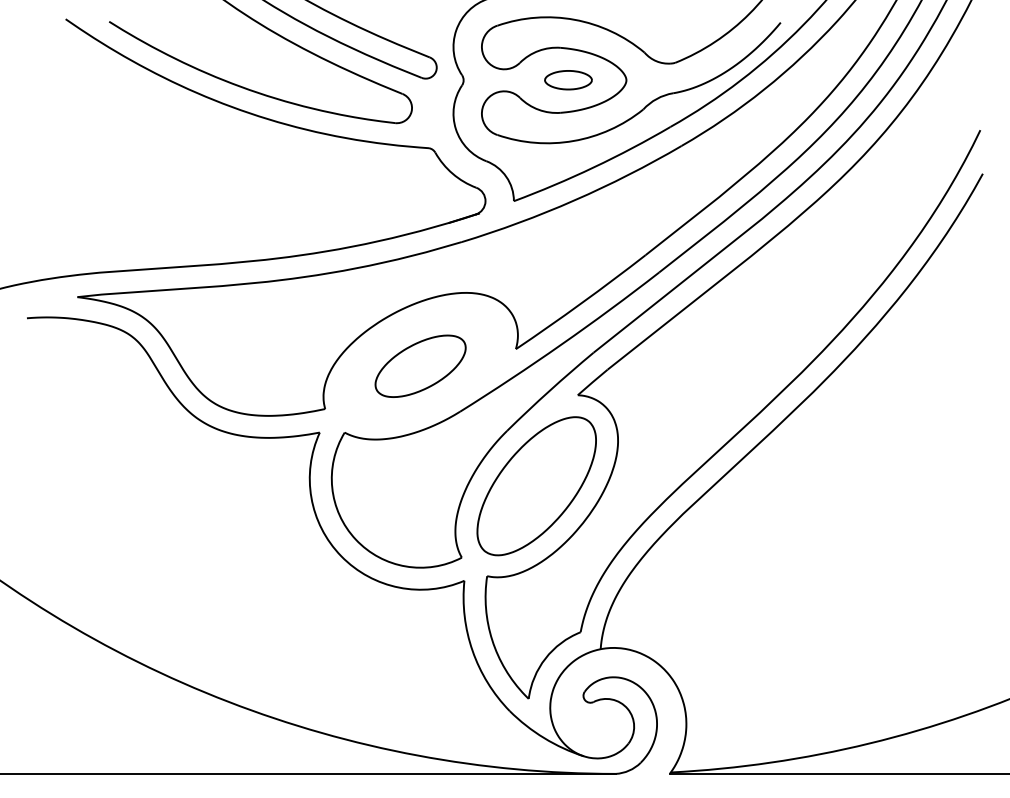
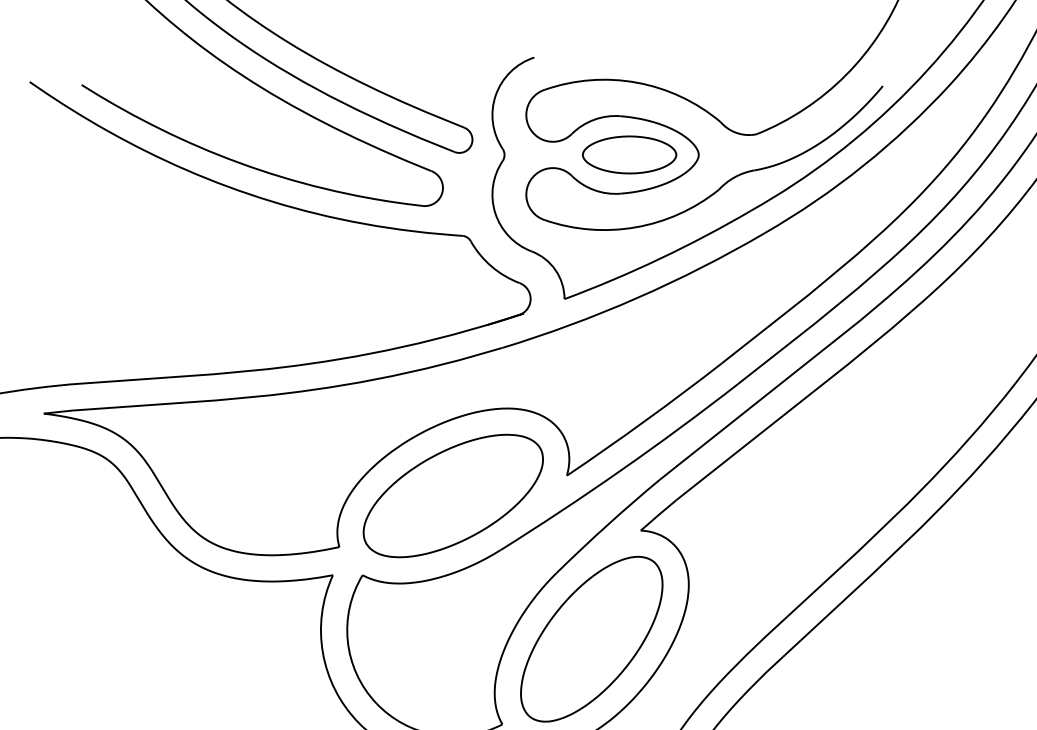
part: (568, 79) -> (629, 153), size x1.67
part: (420, 366) -> (453, 496), size x1.67

